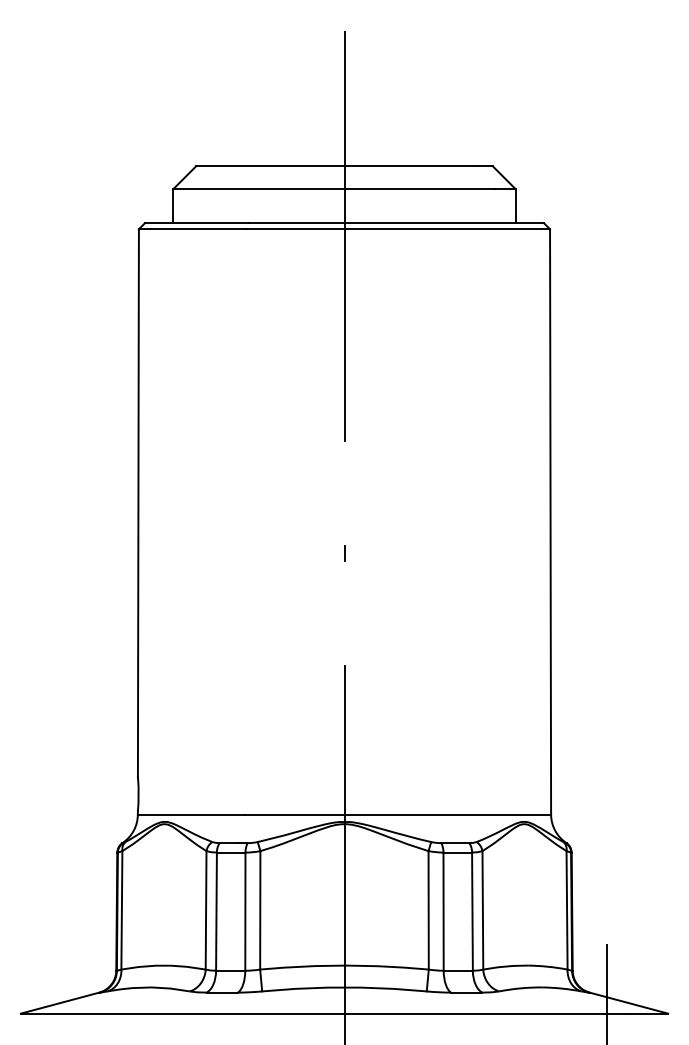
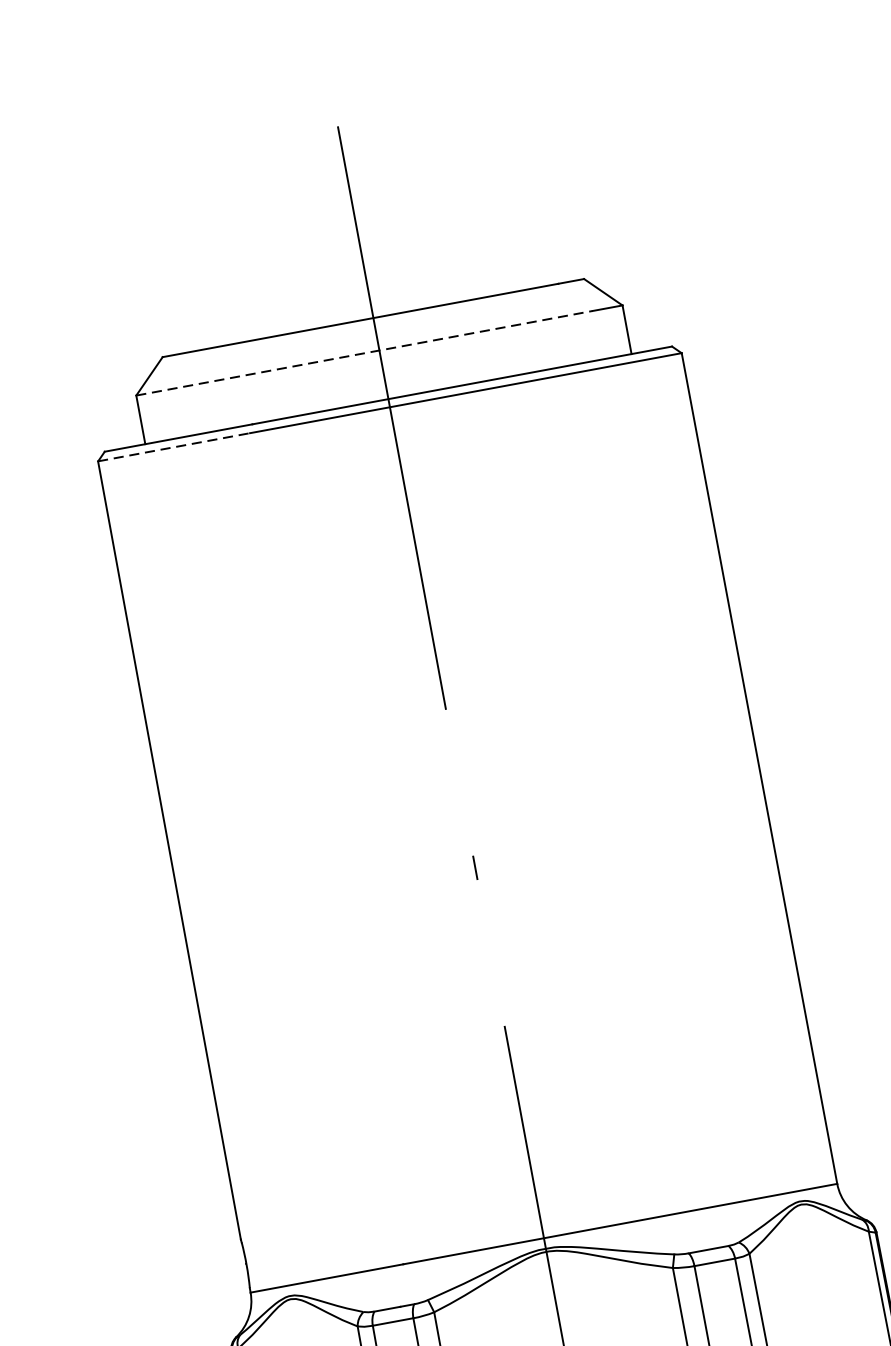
line: (334, 189) -> (365, 353), solid -> dashed
line: (192, 229) -> (174, 447), solid -> dashed

